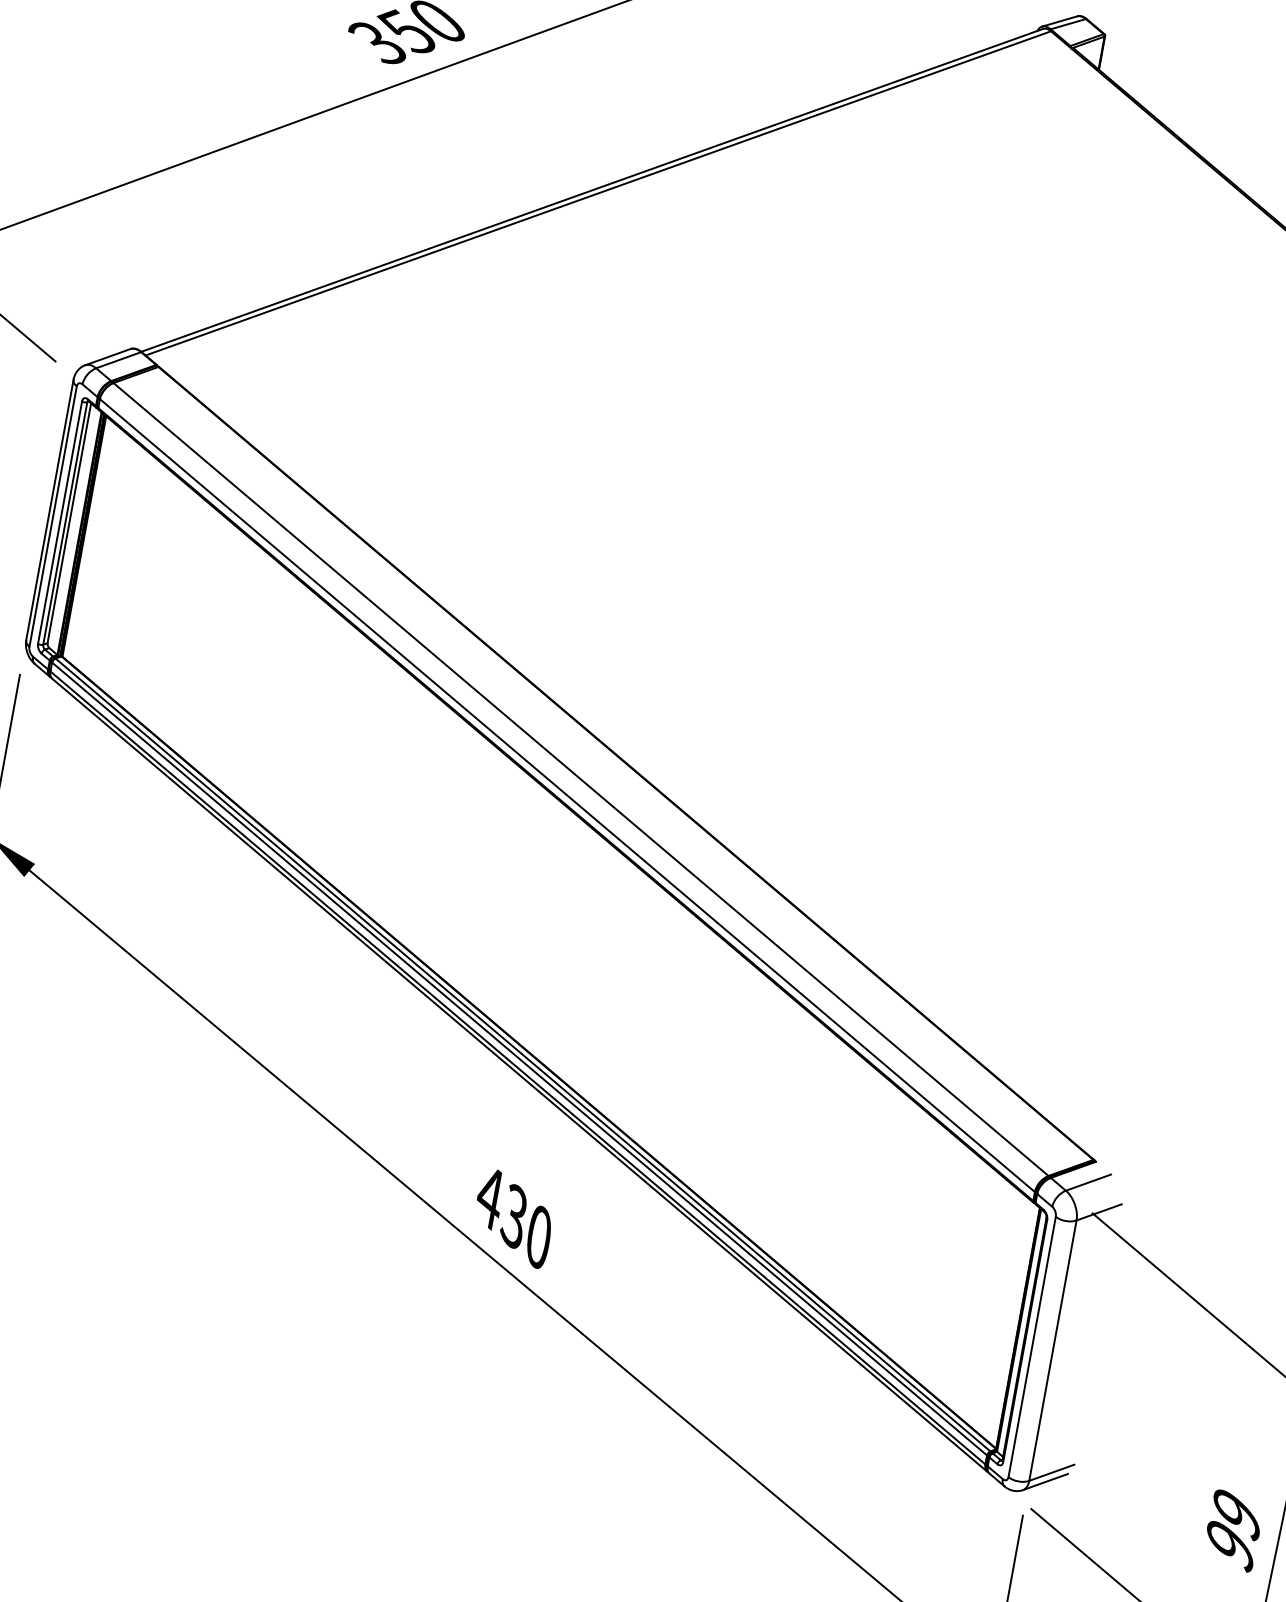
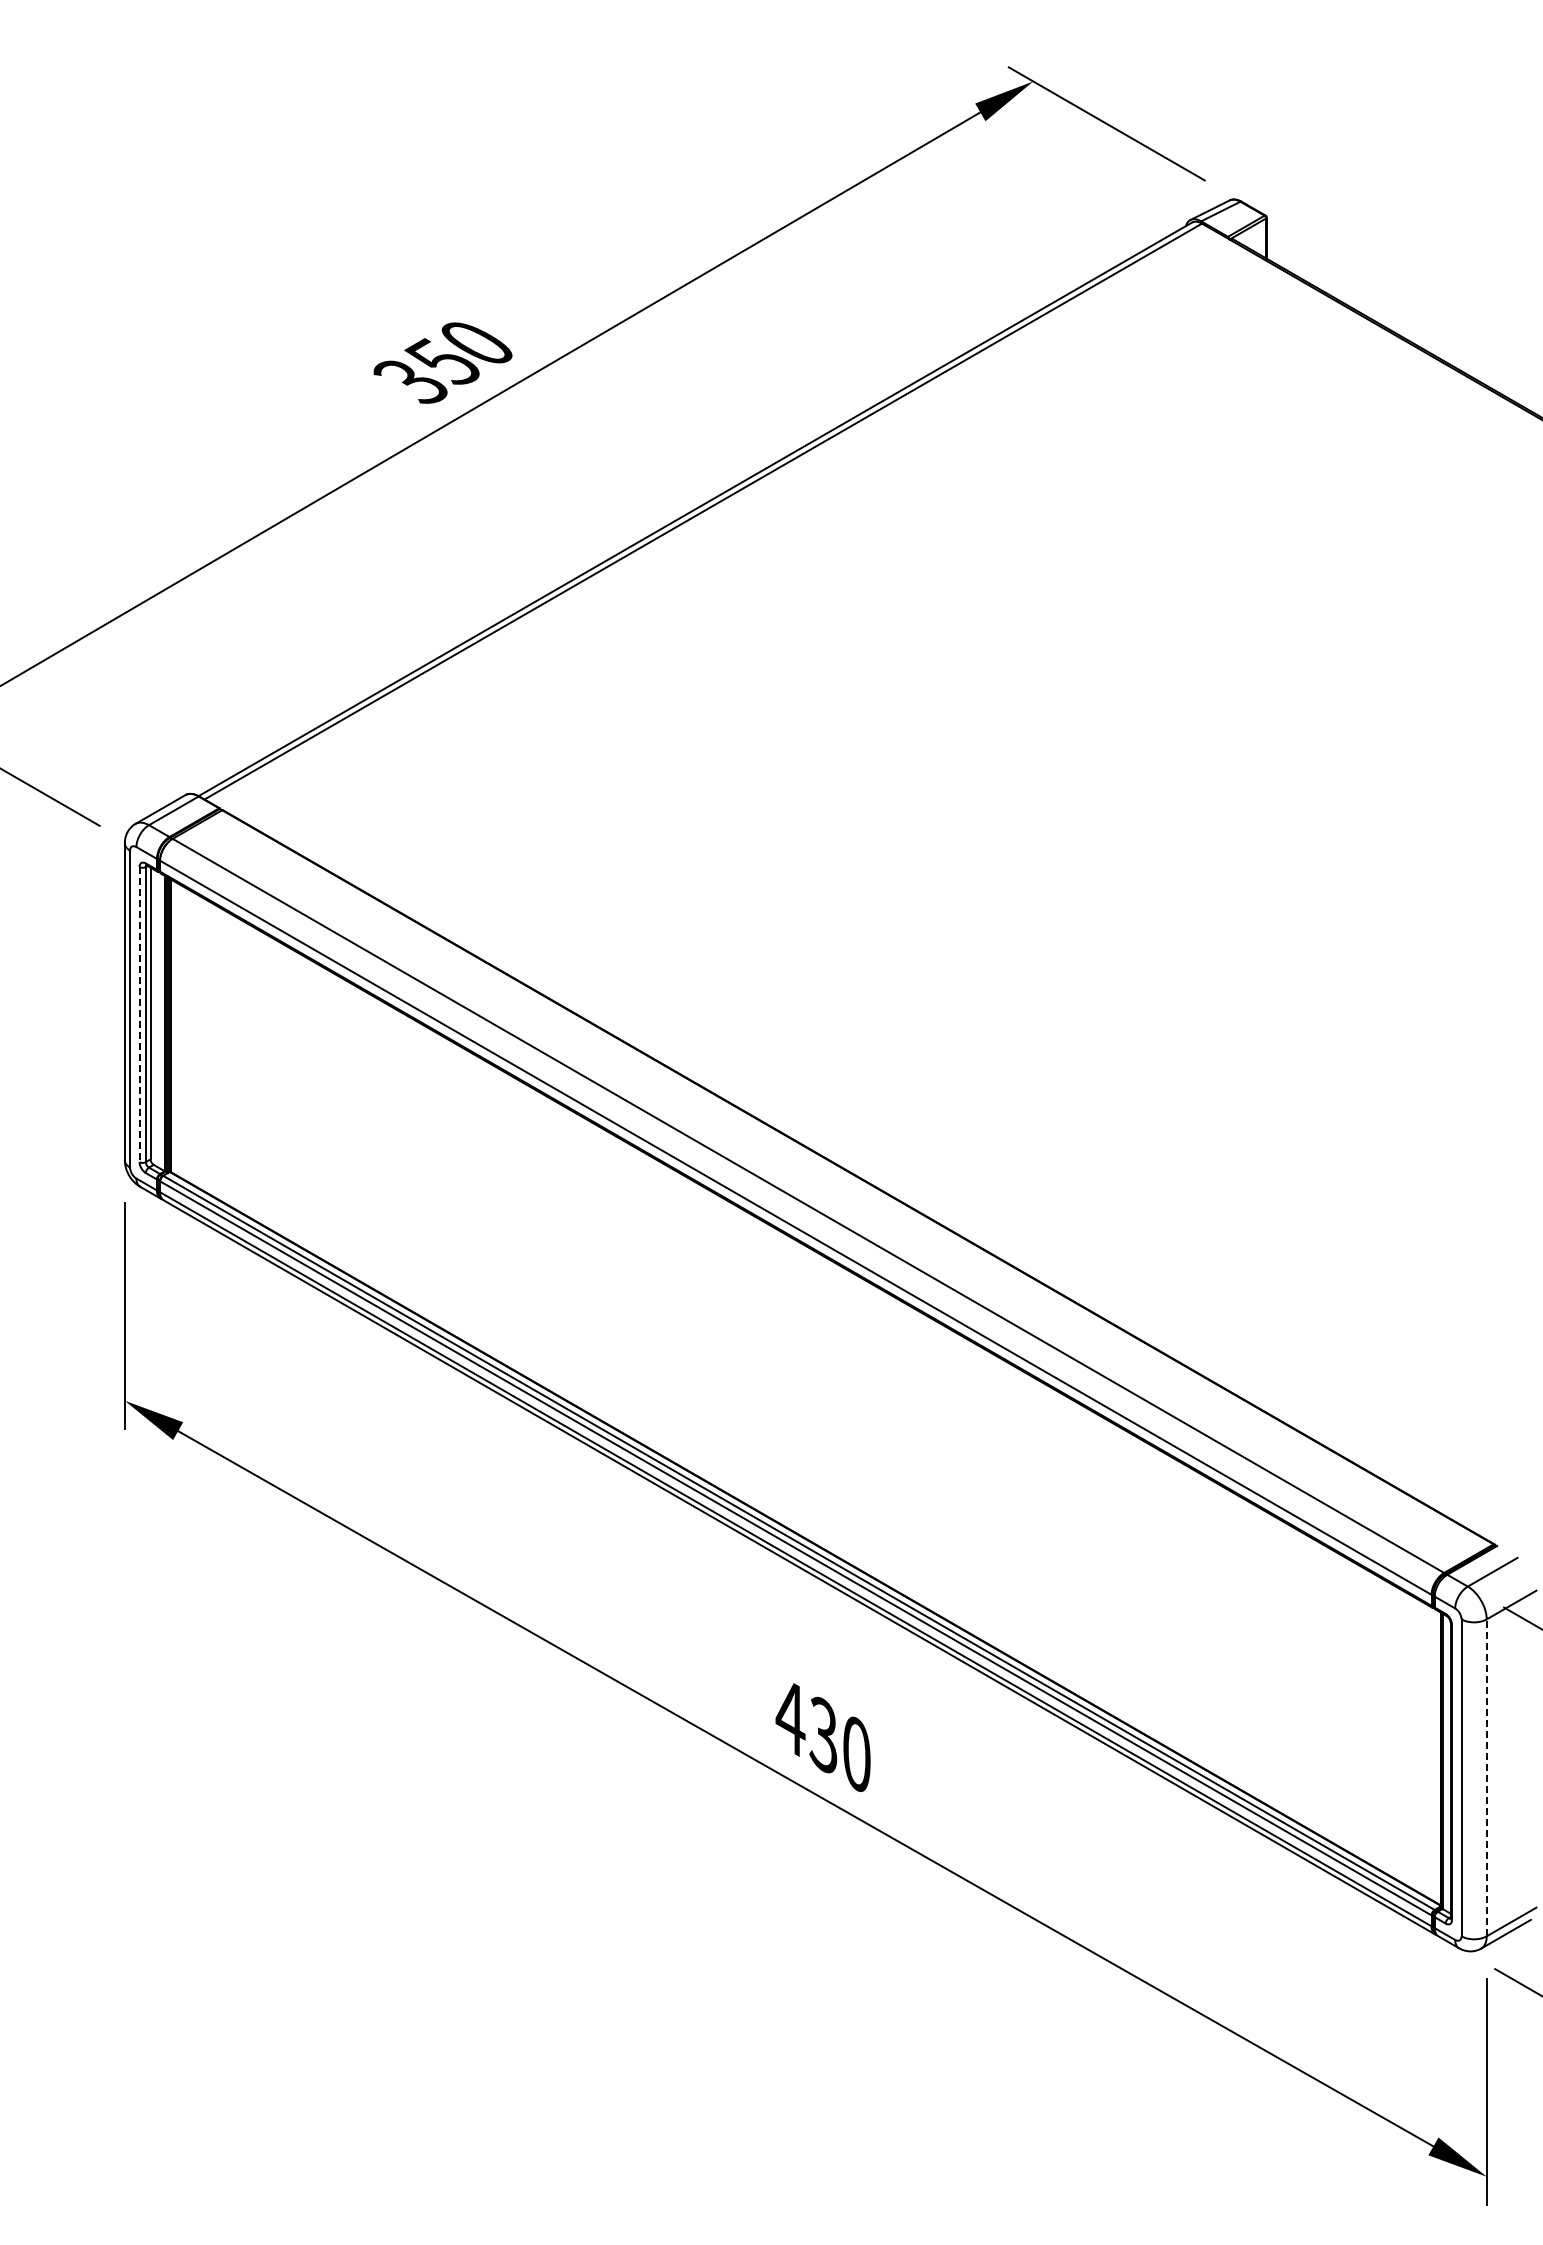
line: (60, 522) -> (139, 1014), solid -> dashed
line: (1052, 1350) -> (1486, 1777), solid -> dashed

